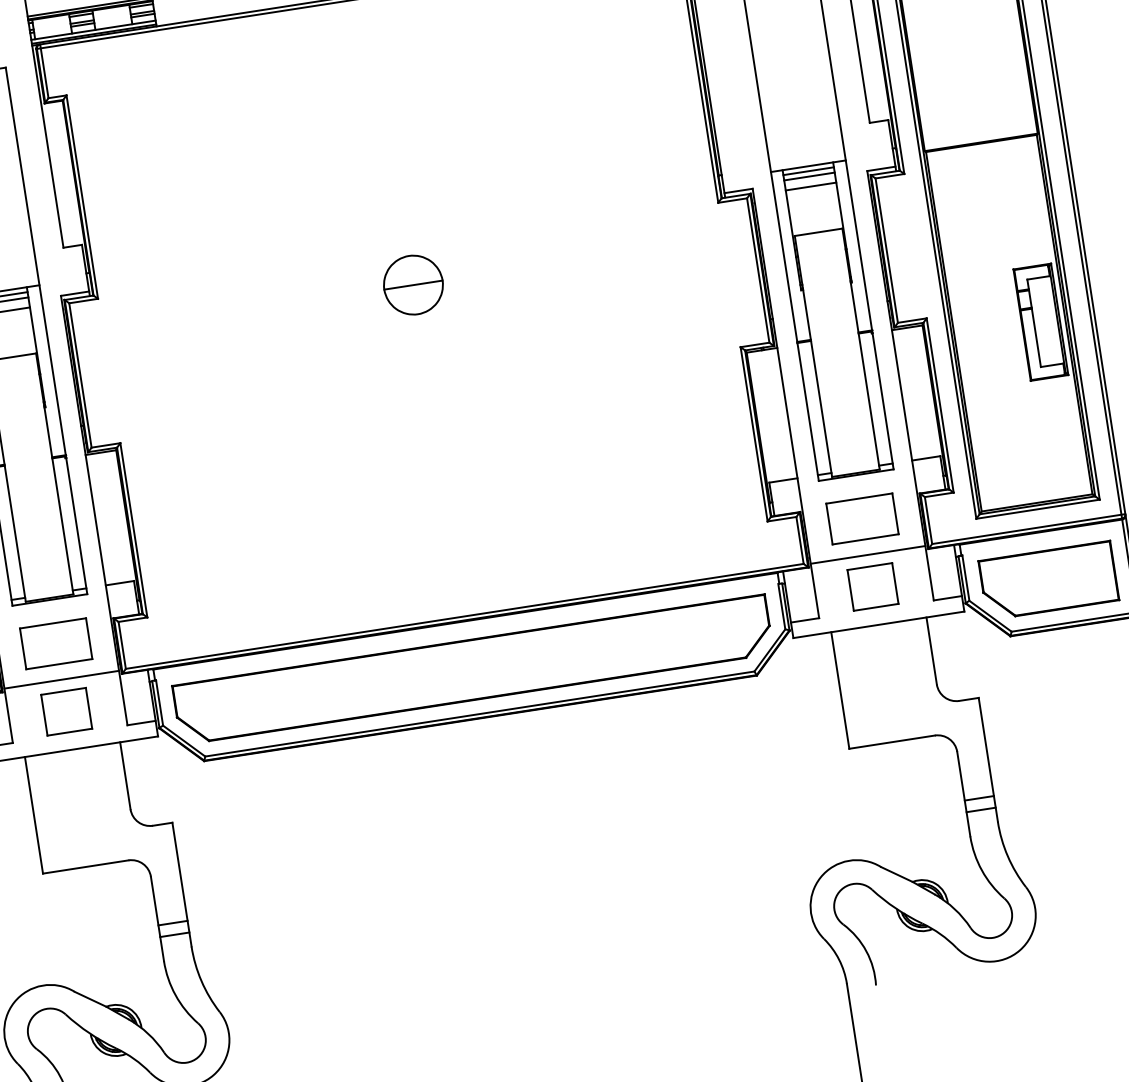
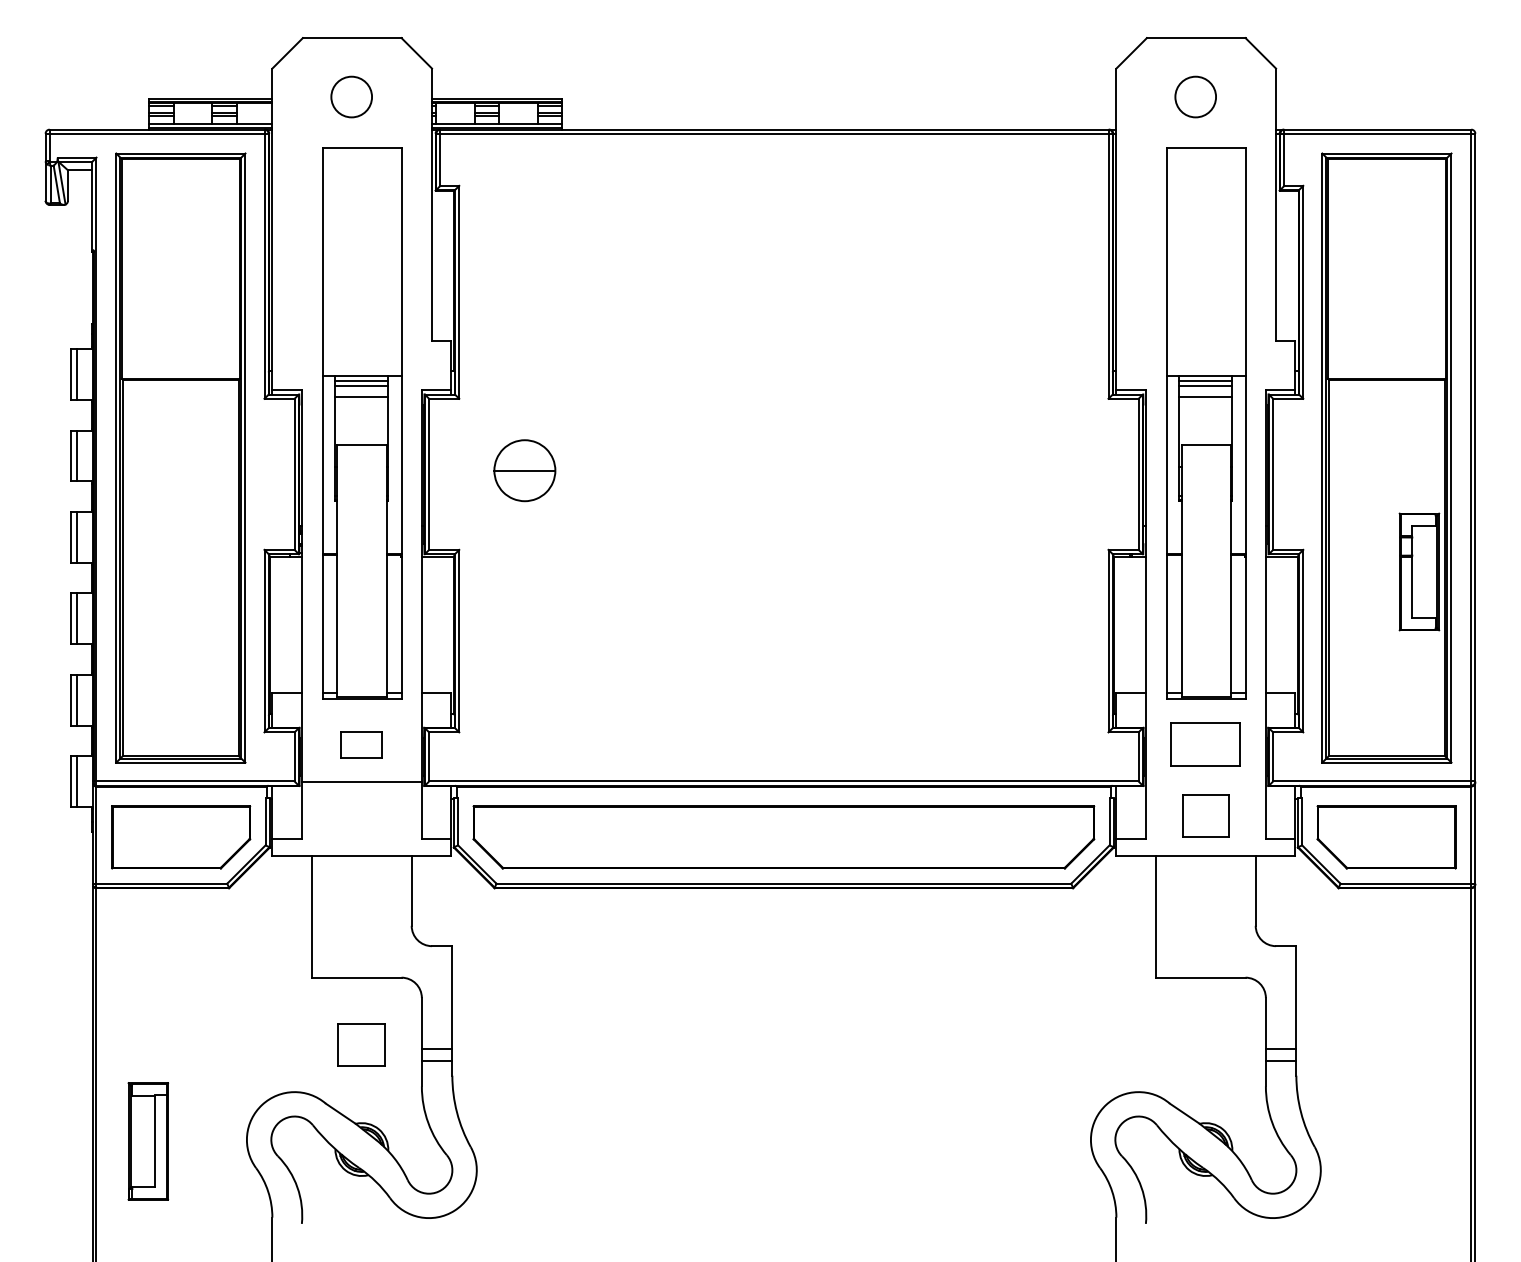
part: (413, 284) -> (524, 470), moved
line: (867, 555) -> (1205, 782), removed
part: (55, 643) -> (361, 744), size x0.6
part: (66, 711) -> (361, 1044), moved

